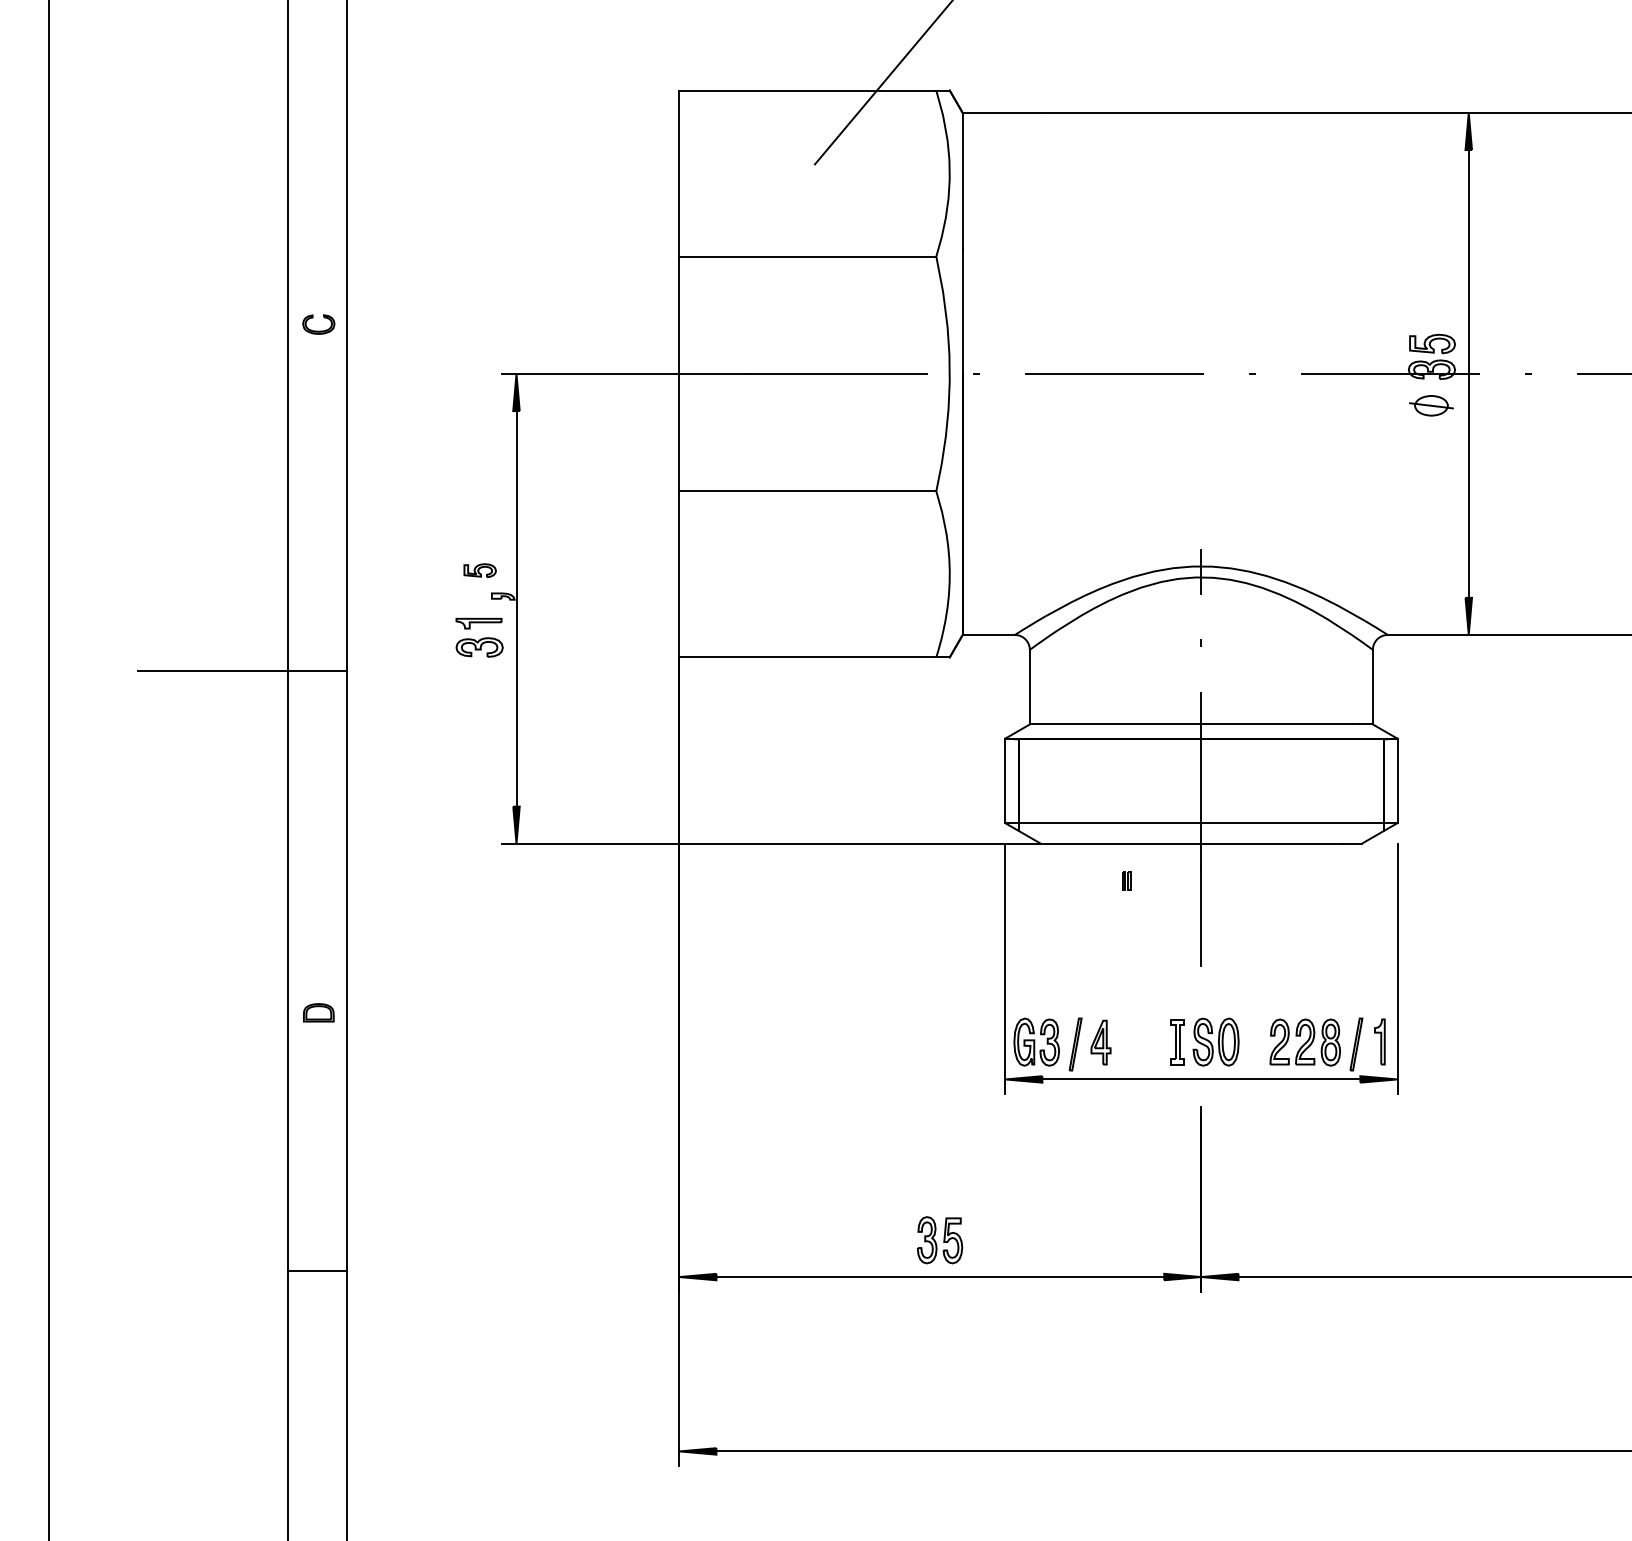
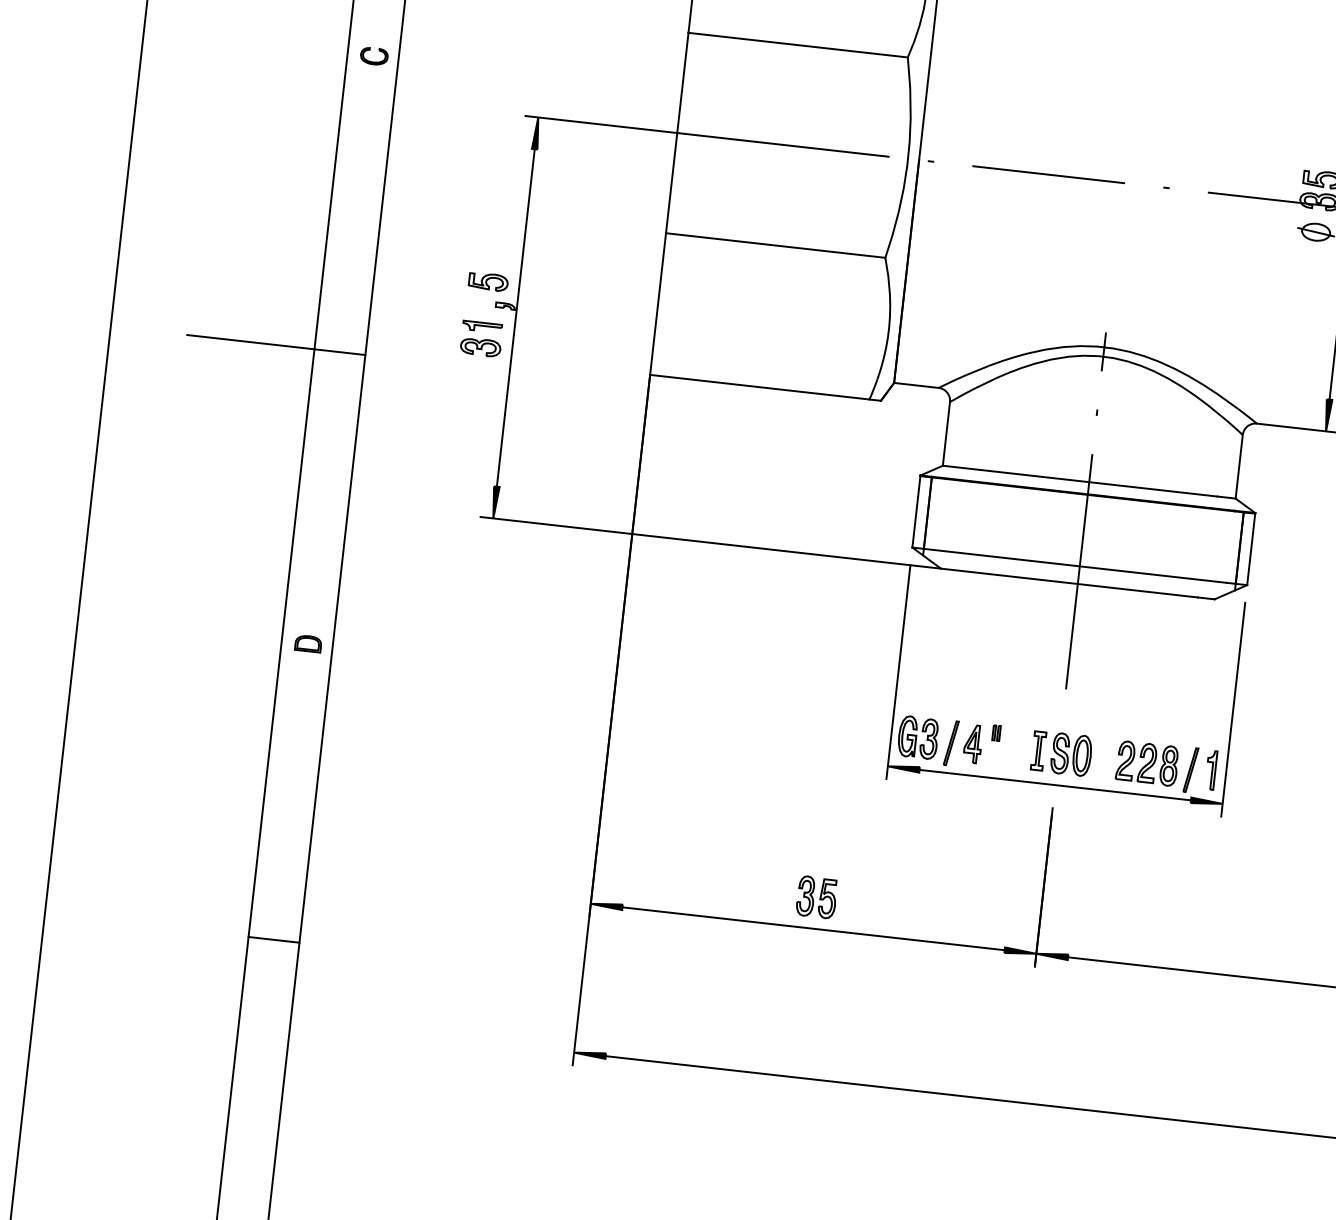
part: (479, 570) -> (487, 281), size x1.43
part: (1126, 880) -> (996, 732), moved
line: (317, 1270) -> (274, 939), moved

